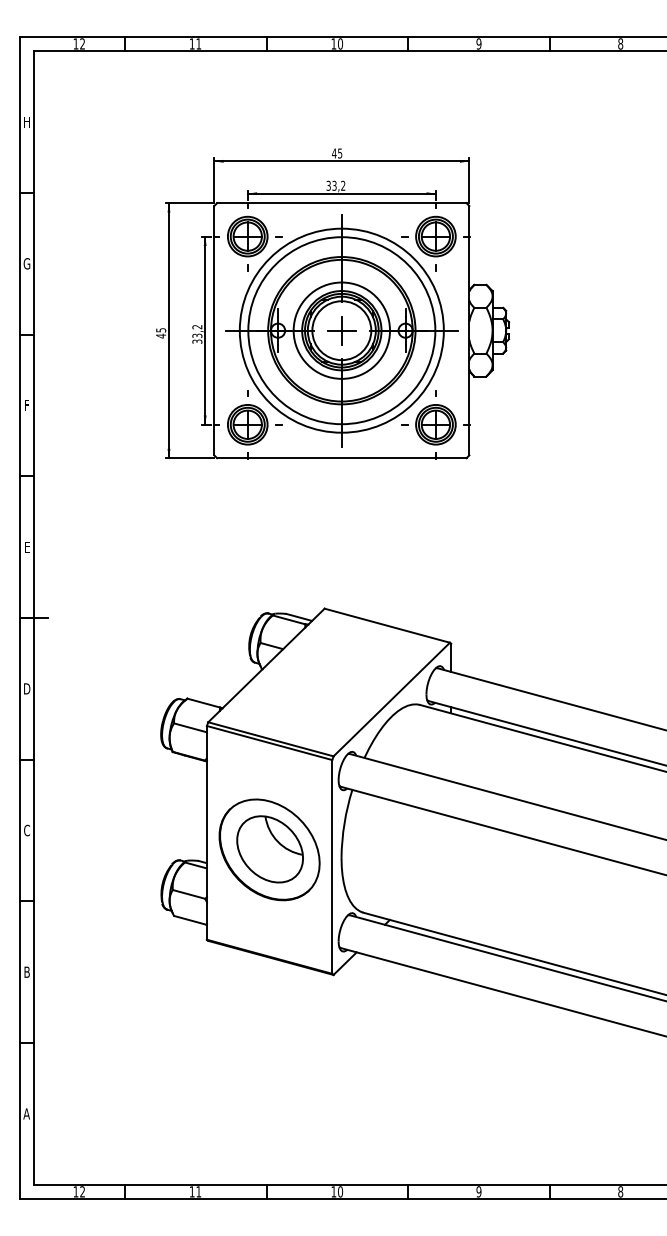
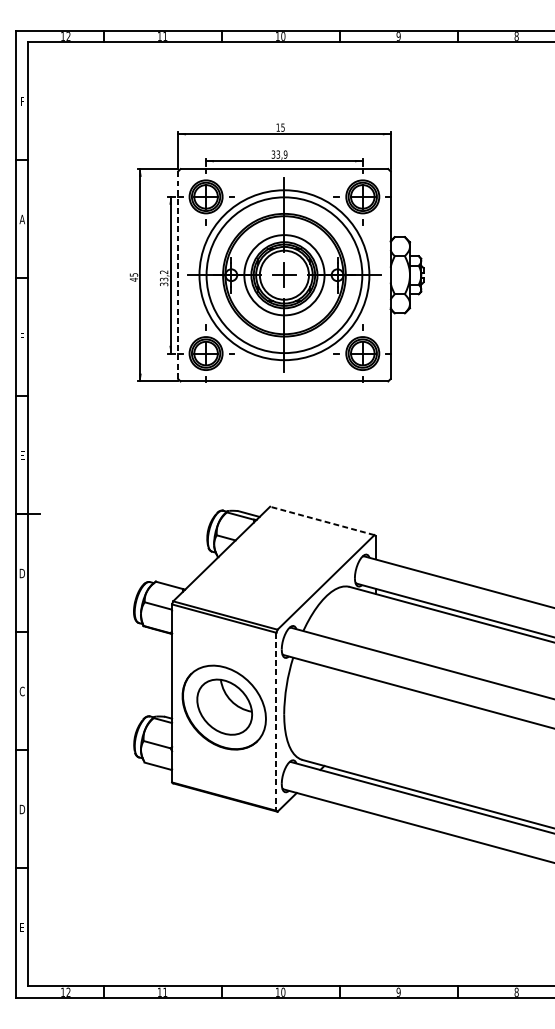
text: (26, 122) -> (21, 101), H -> F
text: (333, 153) -> (277, 127), 45 -> 15
text: (343, 185) -> (285, 154), 33,2 -> 33,9
text: (26, 263) -> (21, 219), G -> A
line: (214, 330) -> (178, 275), solid -> dashed
line: (387, 625) -> (322, 520), solid -> dashed
line: (332, 866) -> (276, 721), solid -> dashed
text: (27, 971) -> (22, 808), B -> D
text: (26, 1113) -> (21, 927), A -> E

